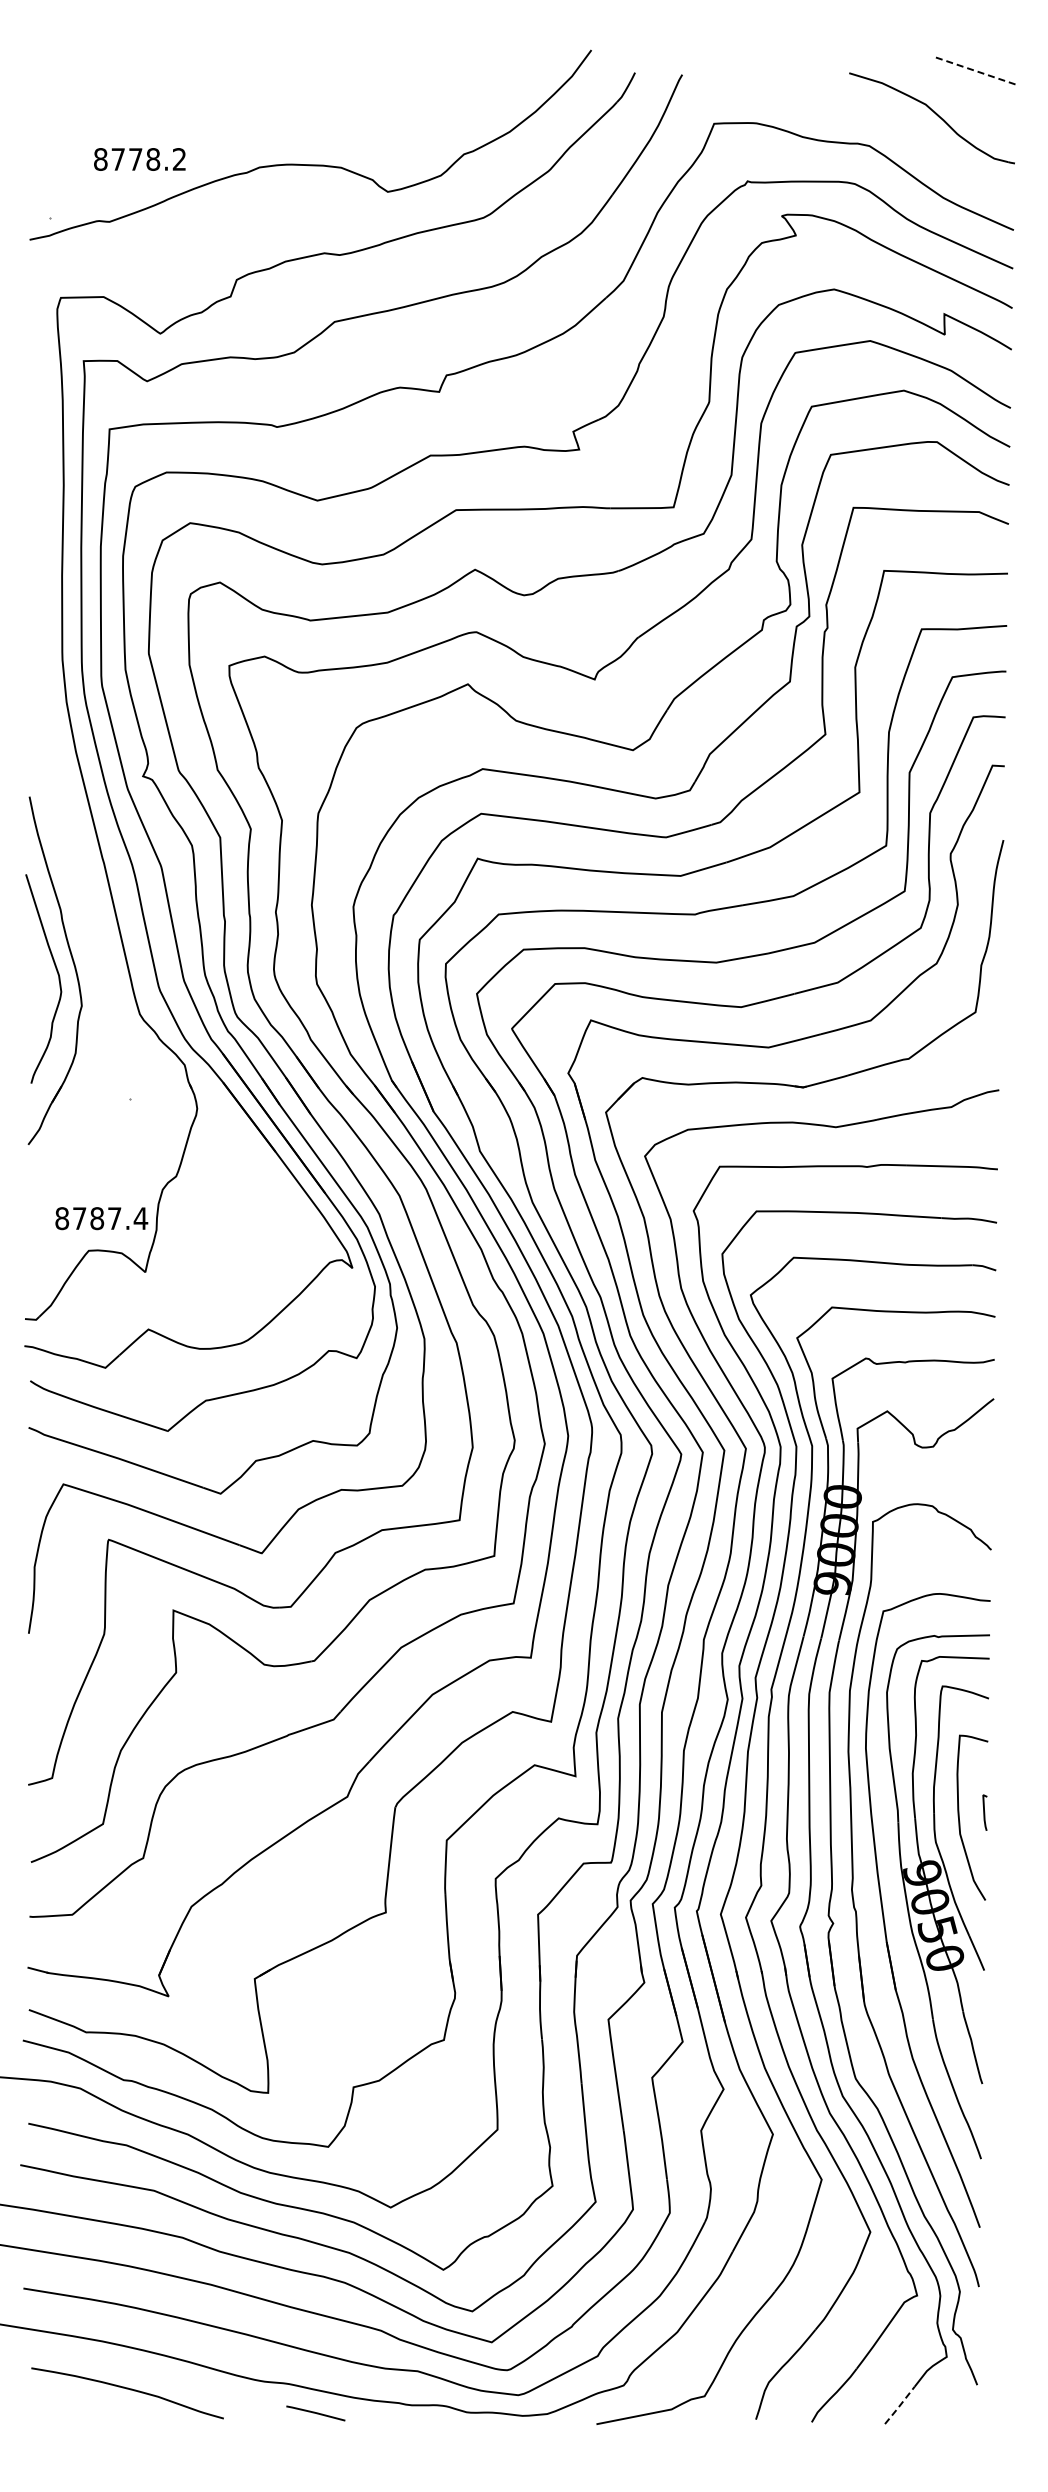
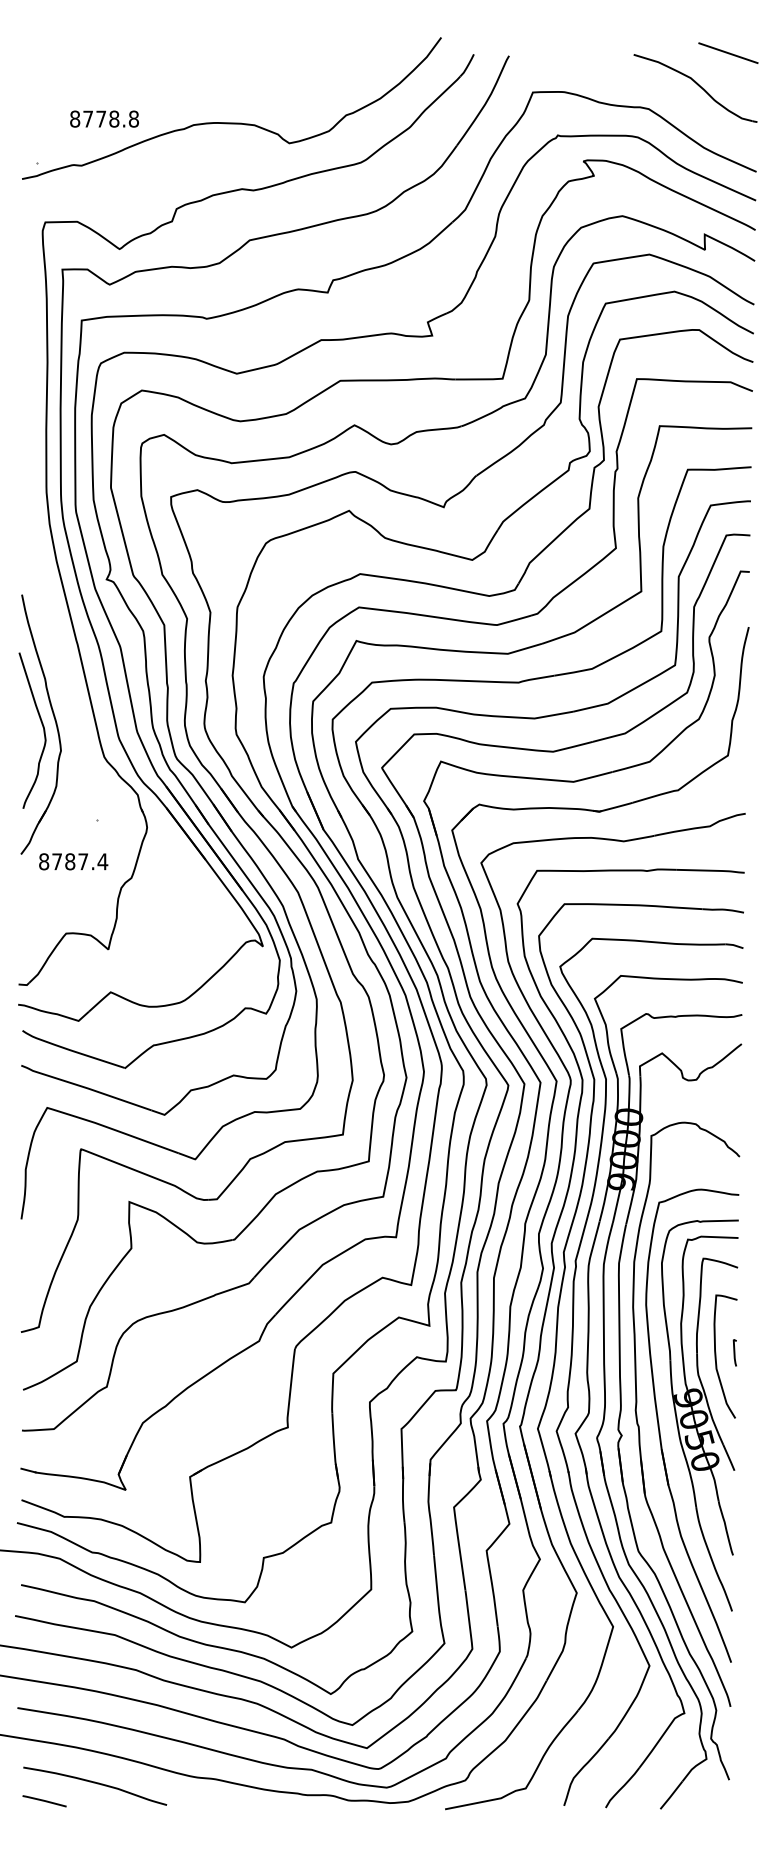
line: (976, 71) -> (728, 53), dashed -> solid
text: (179, 159) -> (133, 119), 8778.2 -> 8778.8
text: (101, 1218) -> (73, 861), moved
line: (899, 2406) -> (671, 1796), dashed -> solid
line: (315, 2413) -> (44, 1801), moved

